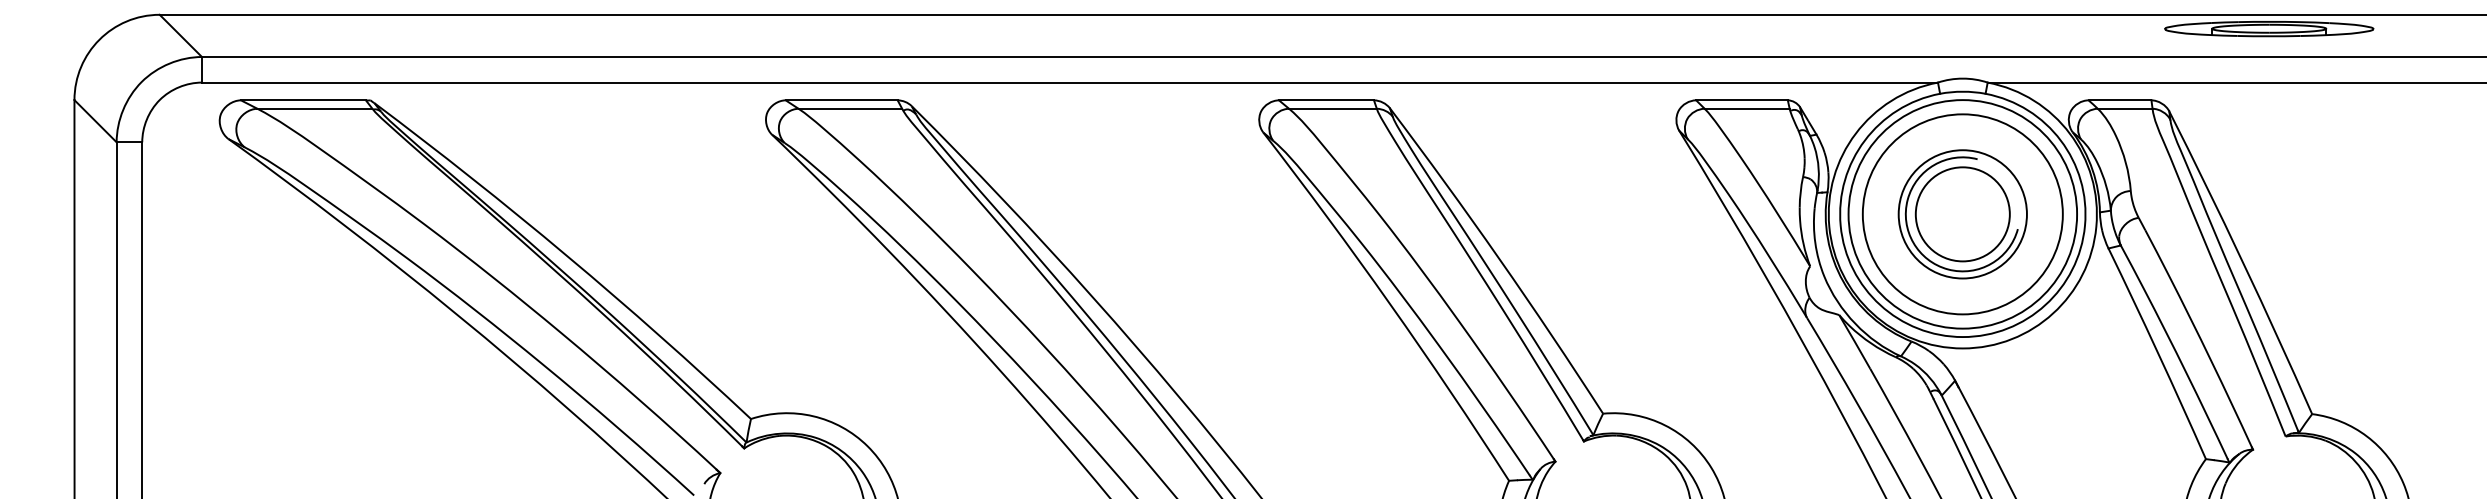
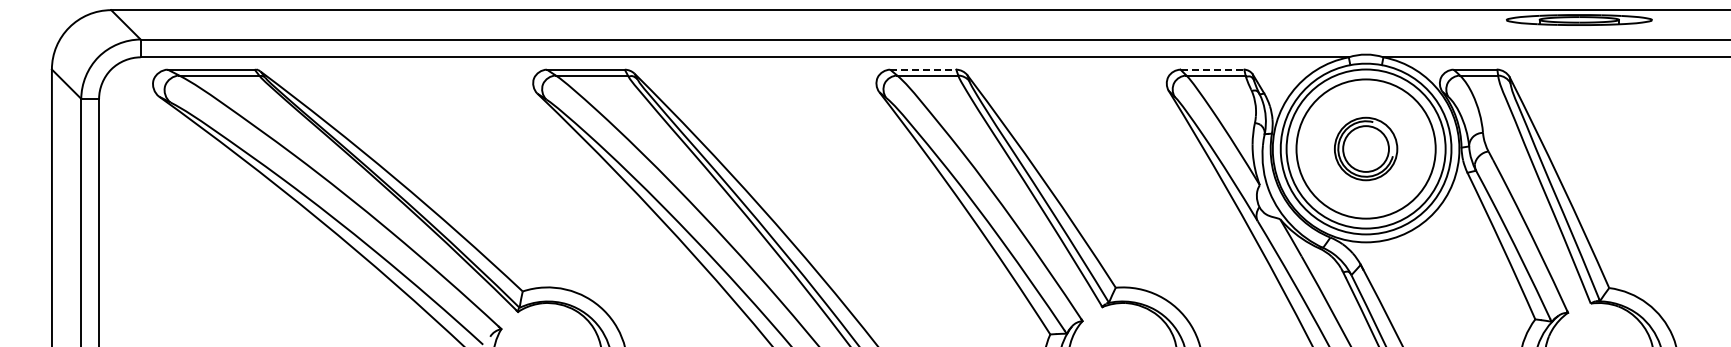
line: (1326, 100) -> (923, 69), solid -> dashed
line: (1742, 100) -> (1212, 69), solid -> dashed
part: (1961, 213) -> (1365, 148), size x0.7

